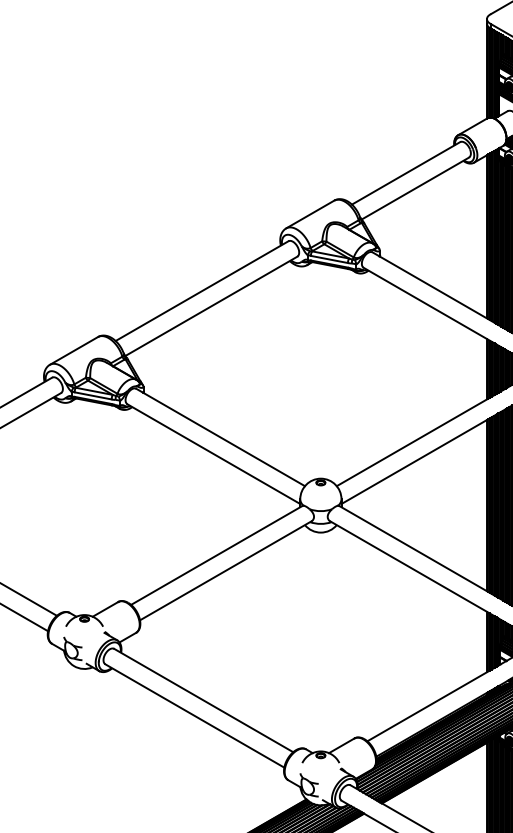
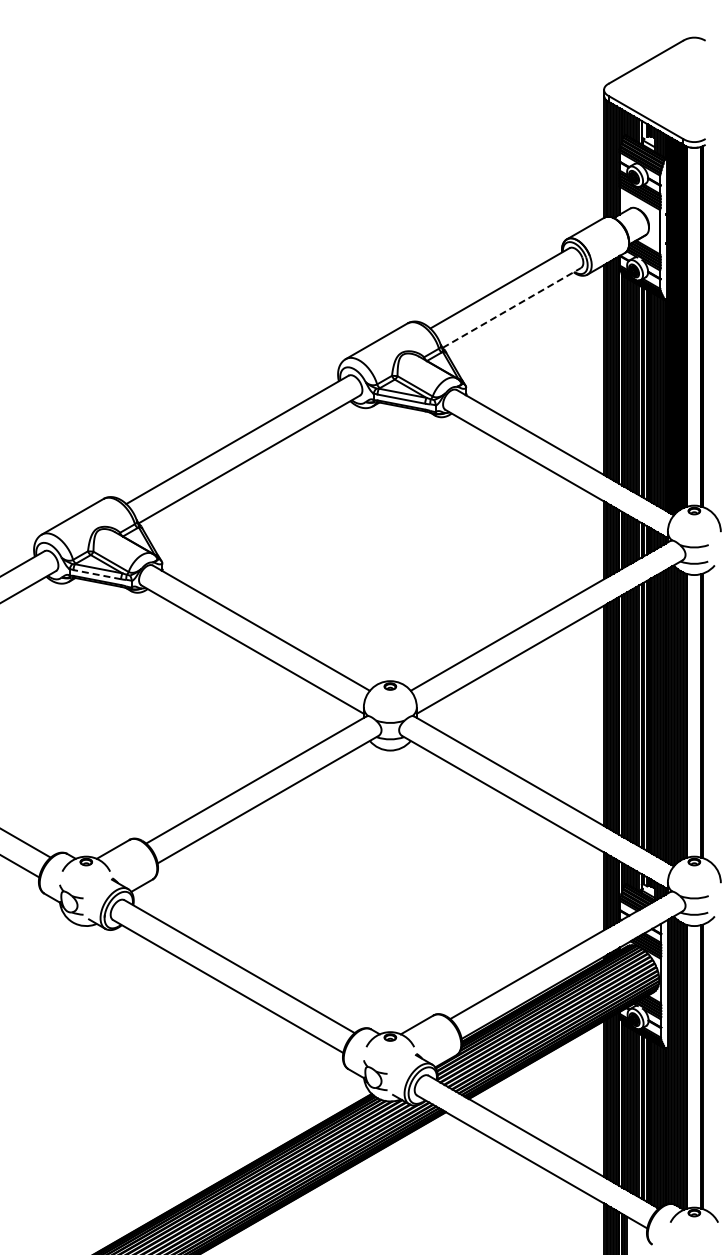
line: (415, 188) -> (511, 307), solid -> dashed
line: (92, 395) -> (96, 574), solid -> dashed

